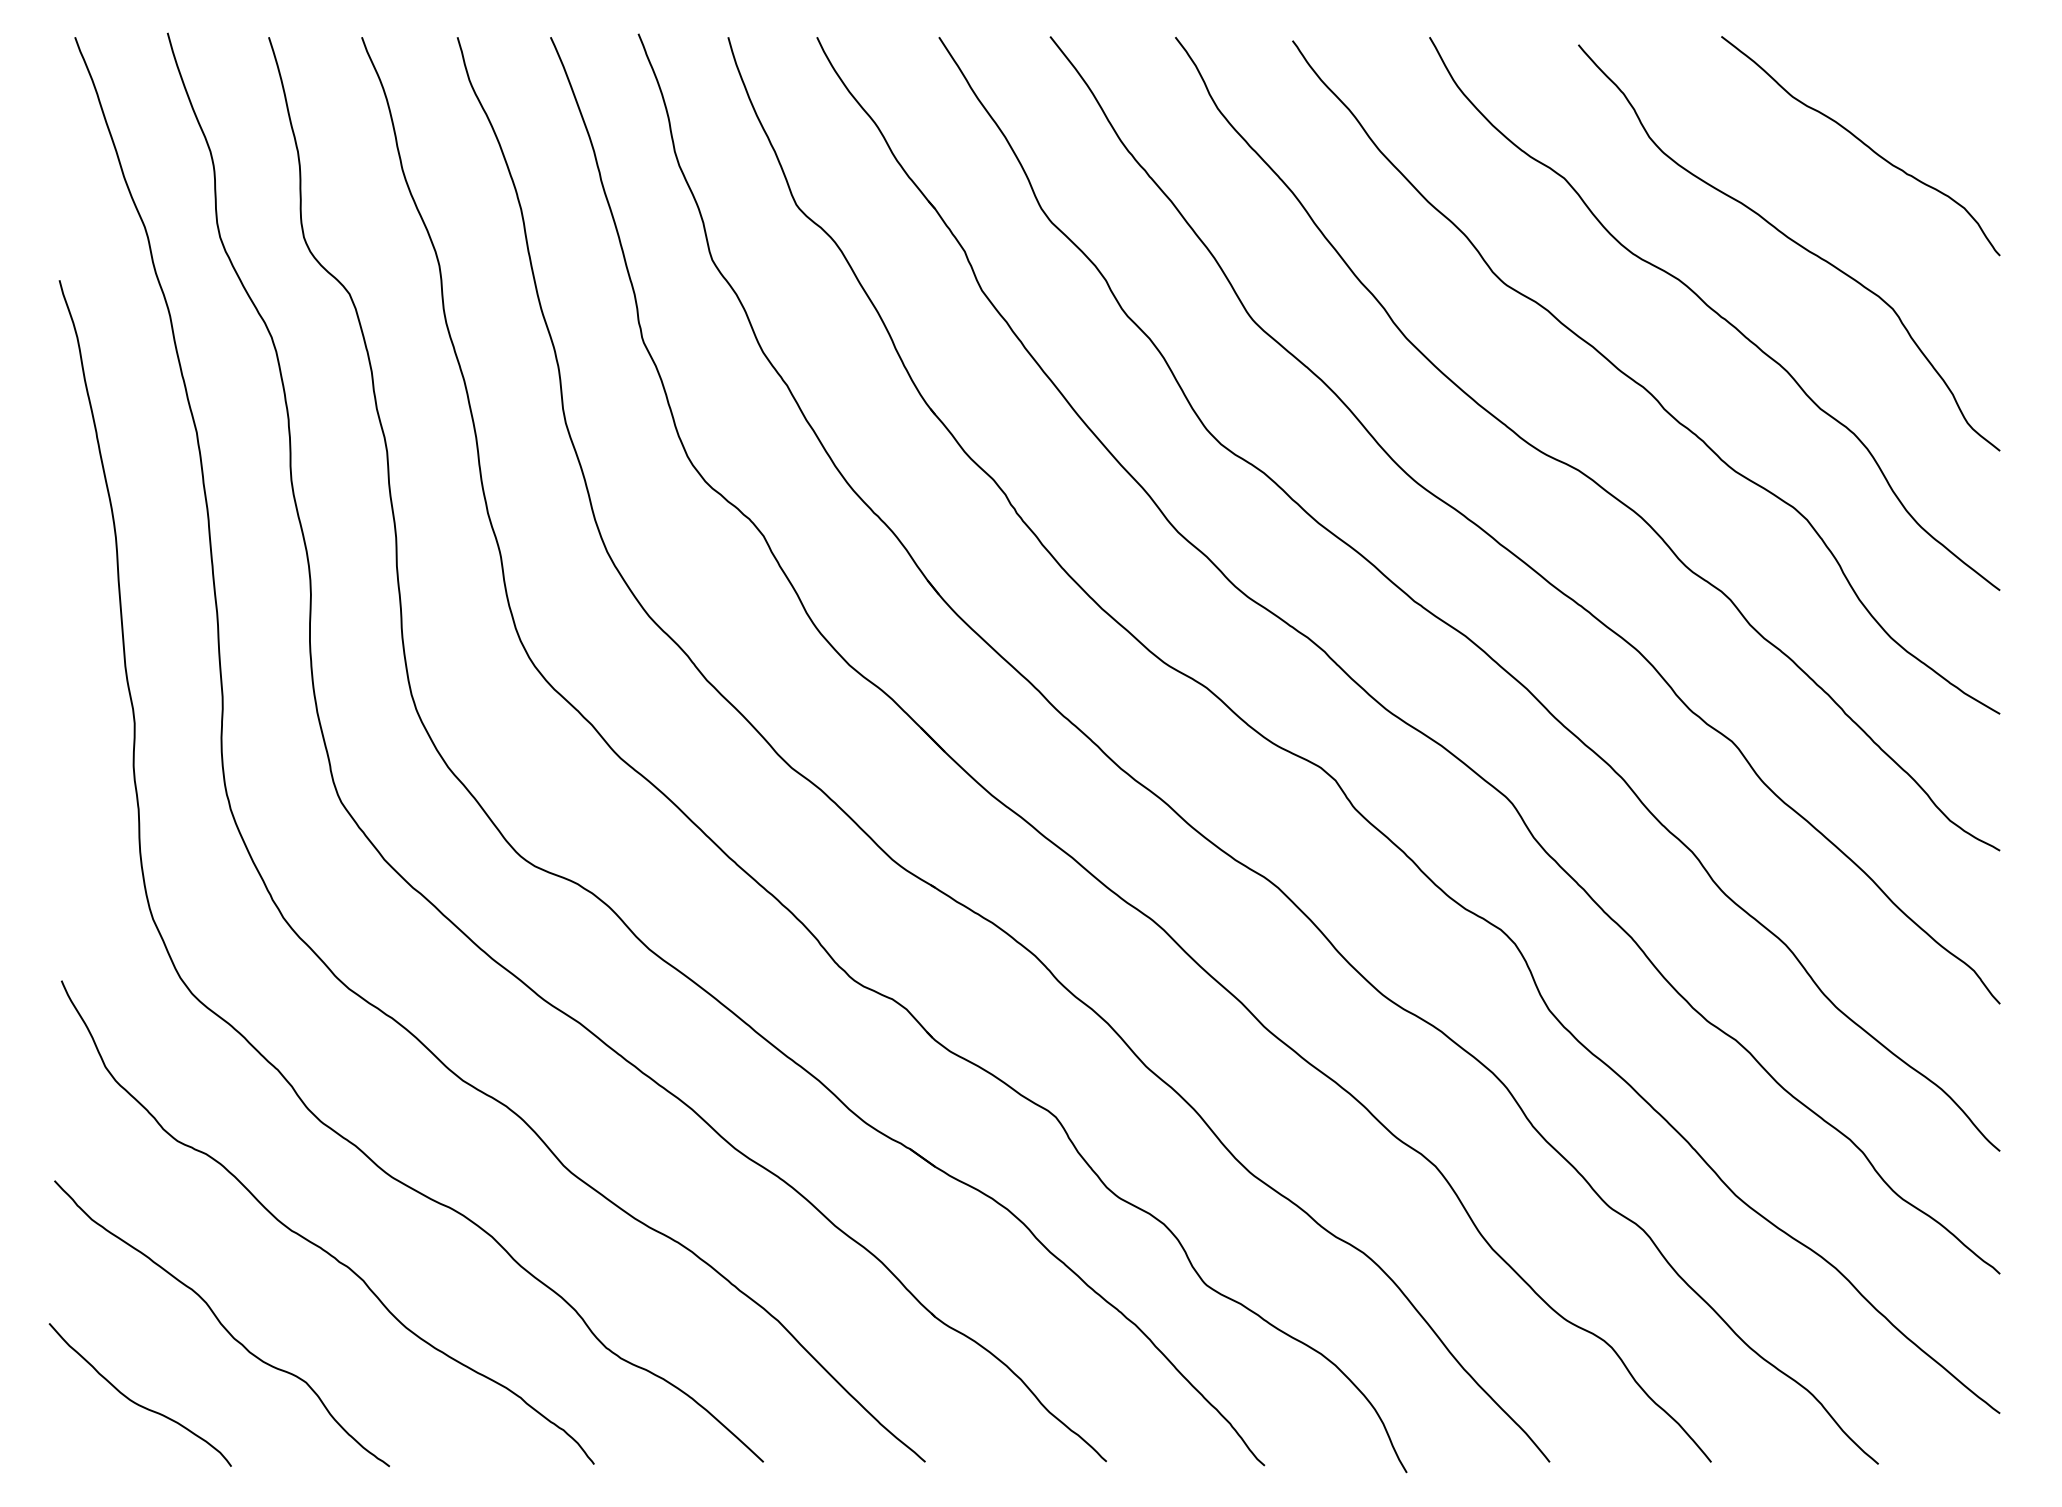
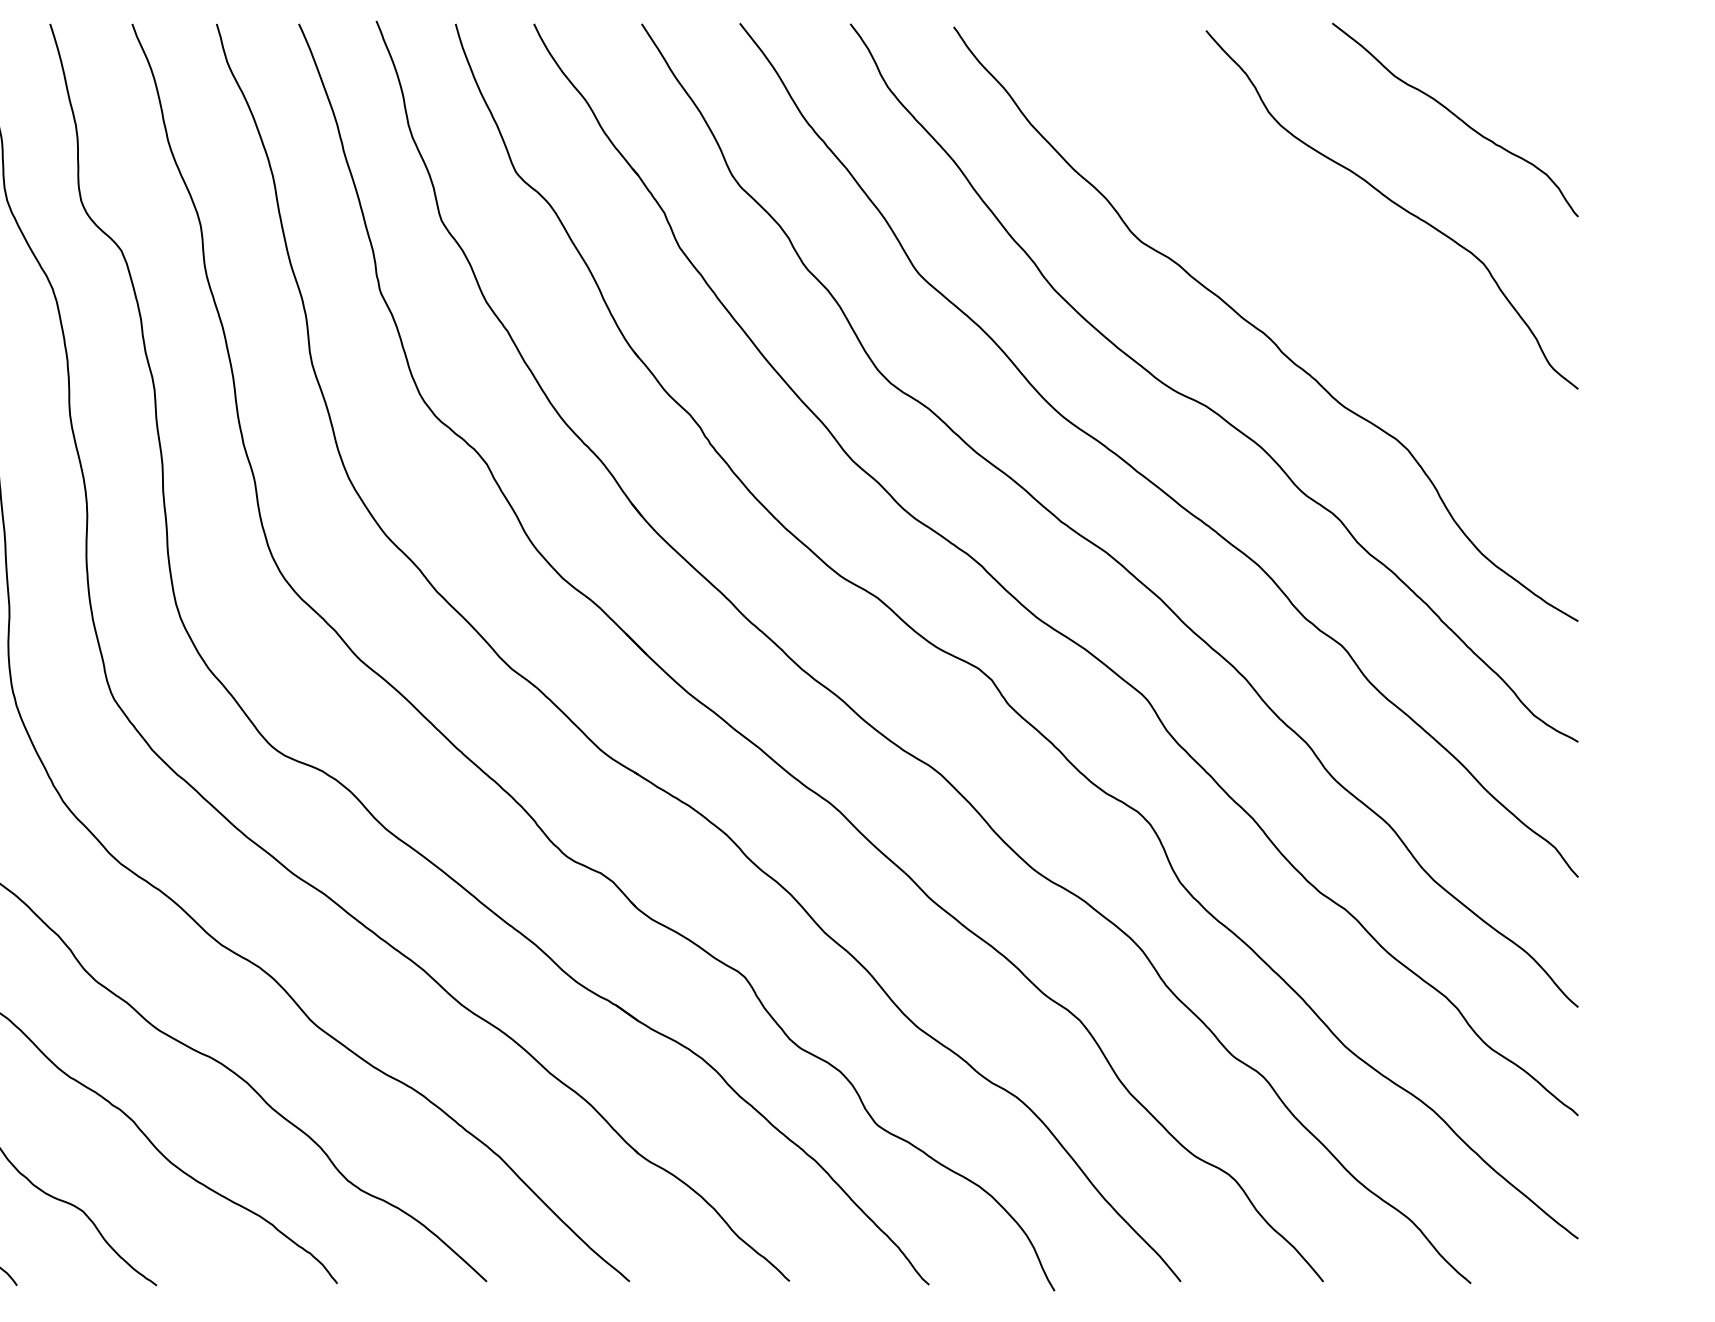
curve: (1715, 313) -> (1327, 267), removed

